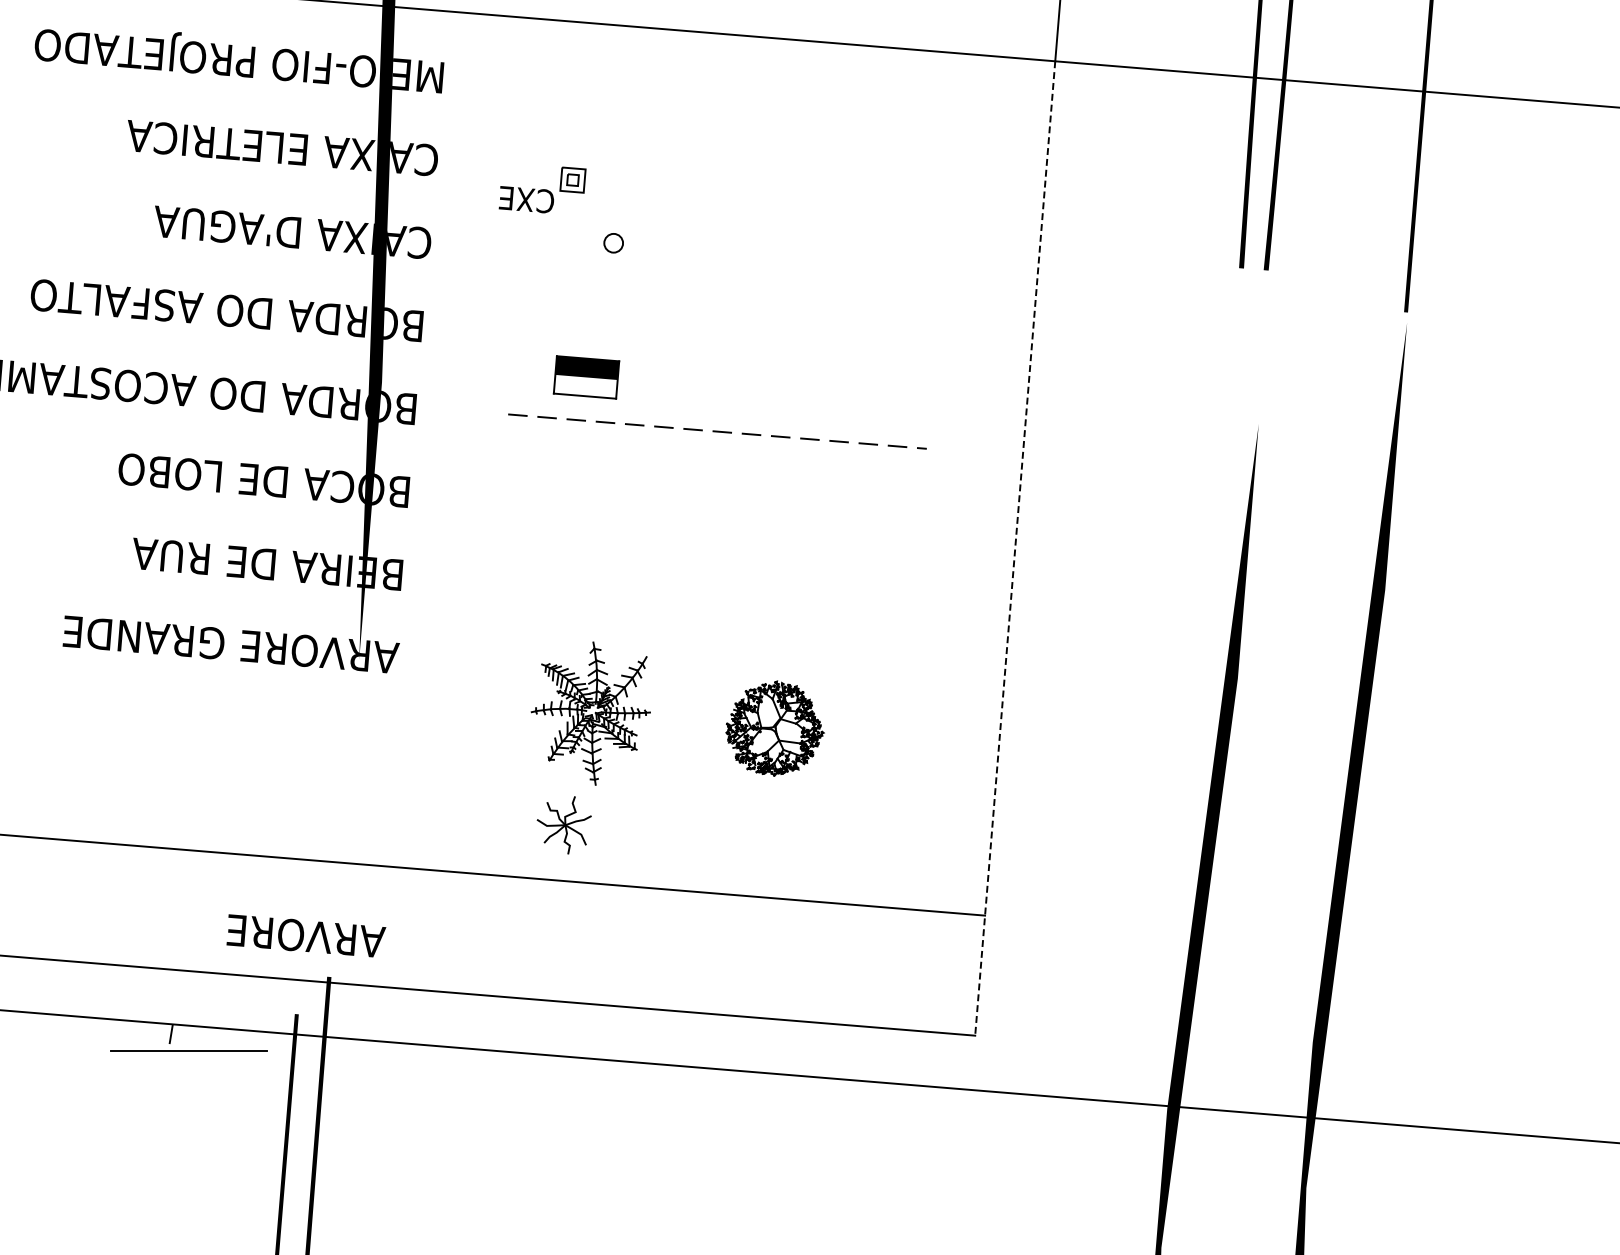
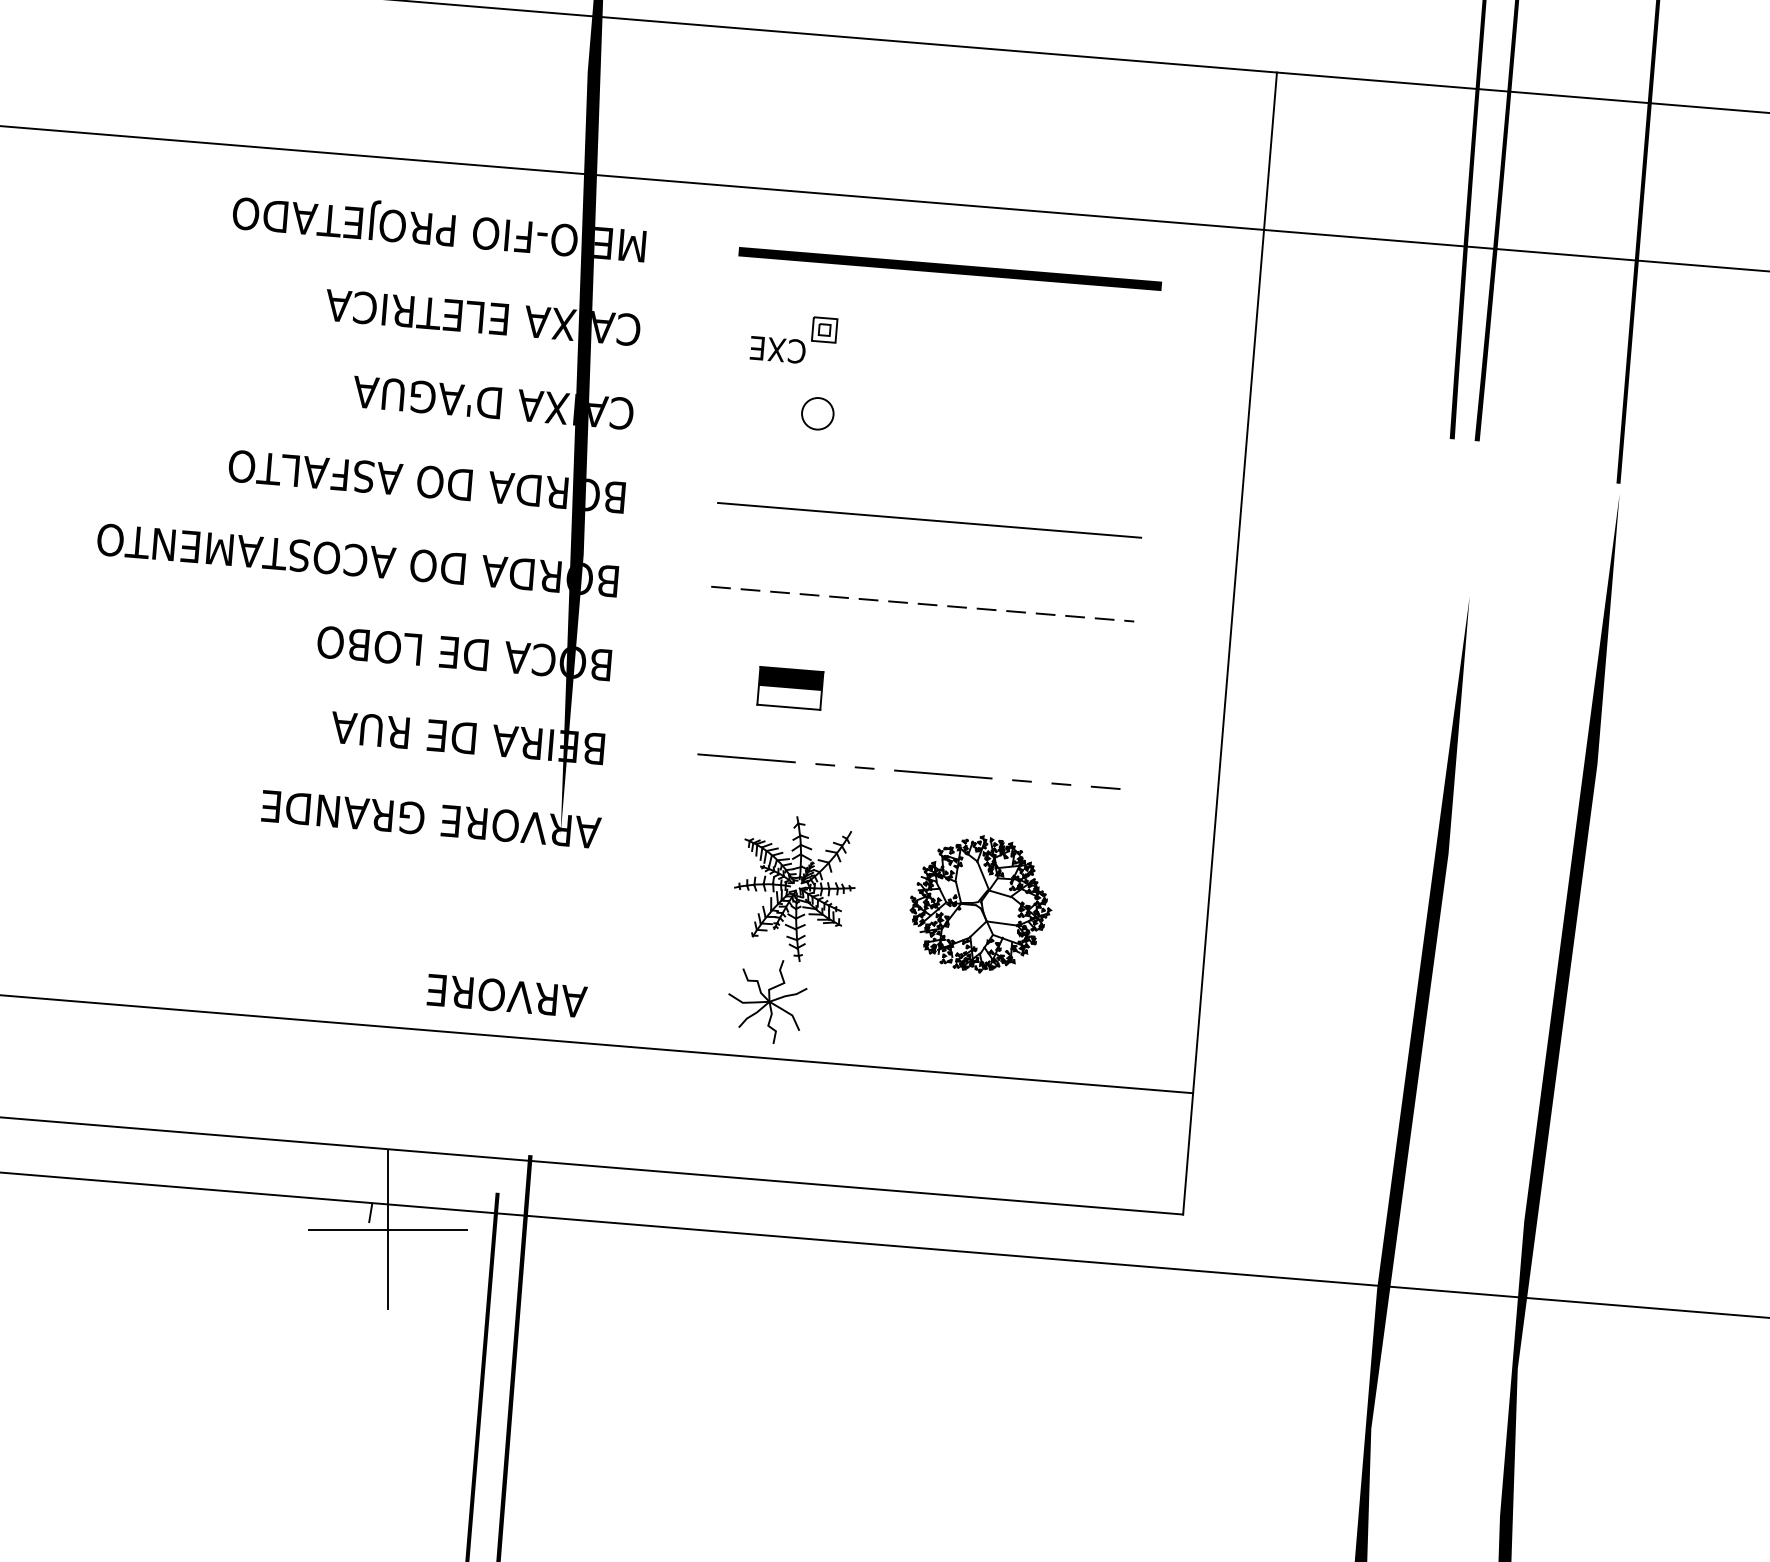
line: (744, 99) -> (950, 268), added
part: (542, 189) -> (793, 339), moved
circle: (613, 242) -> (817, 413), size x1.67
line: (724, 347) -> (929, 519), added
part: (586, 377) -> (790, 688), moved
line: (1015, 548) -> (1223, 722), dashed -> solid
line: (703, 597) -> (908, 771), added
part: (774, 728) -> (980, 904), size x1.43
part: (563, 824) -> (767, 1001), size x1.43
text: (305, 935) -> (506, 995), moved
line: (188, 1050) -> (388, 1229), added

